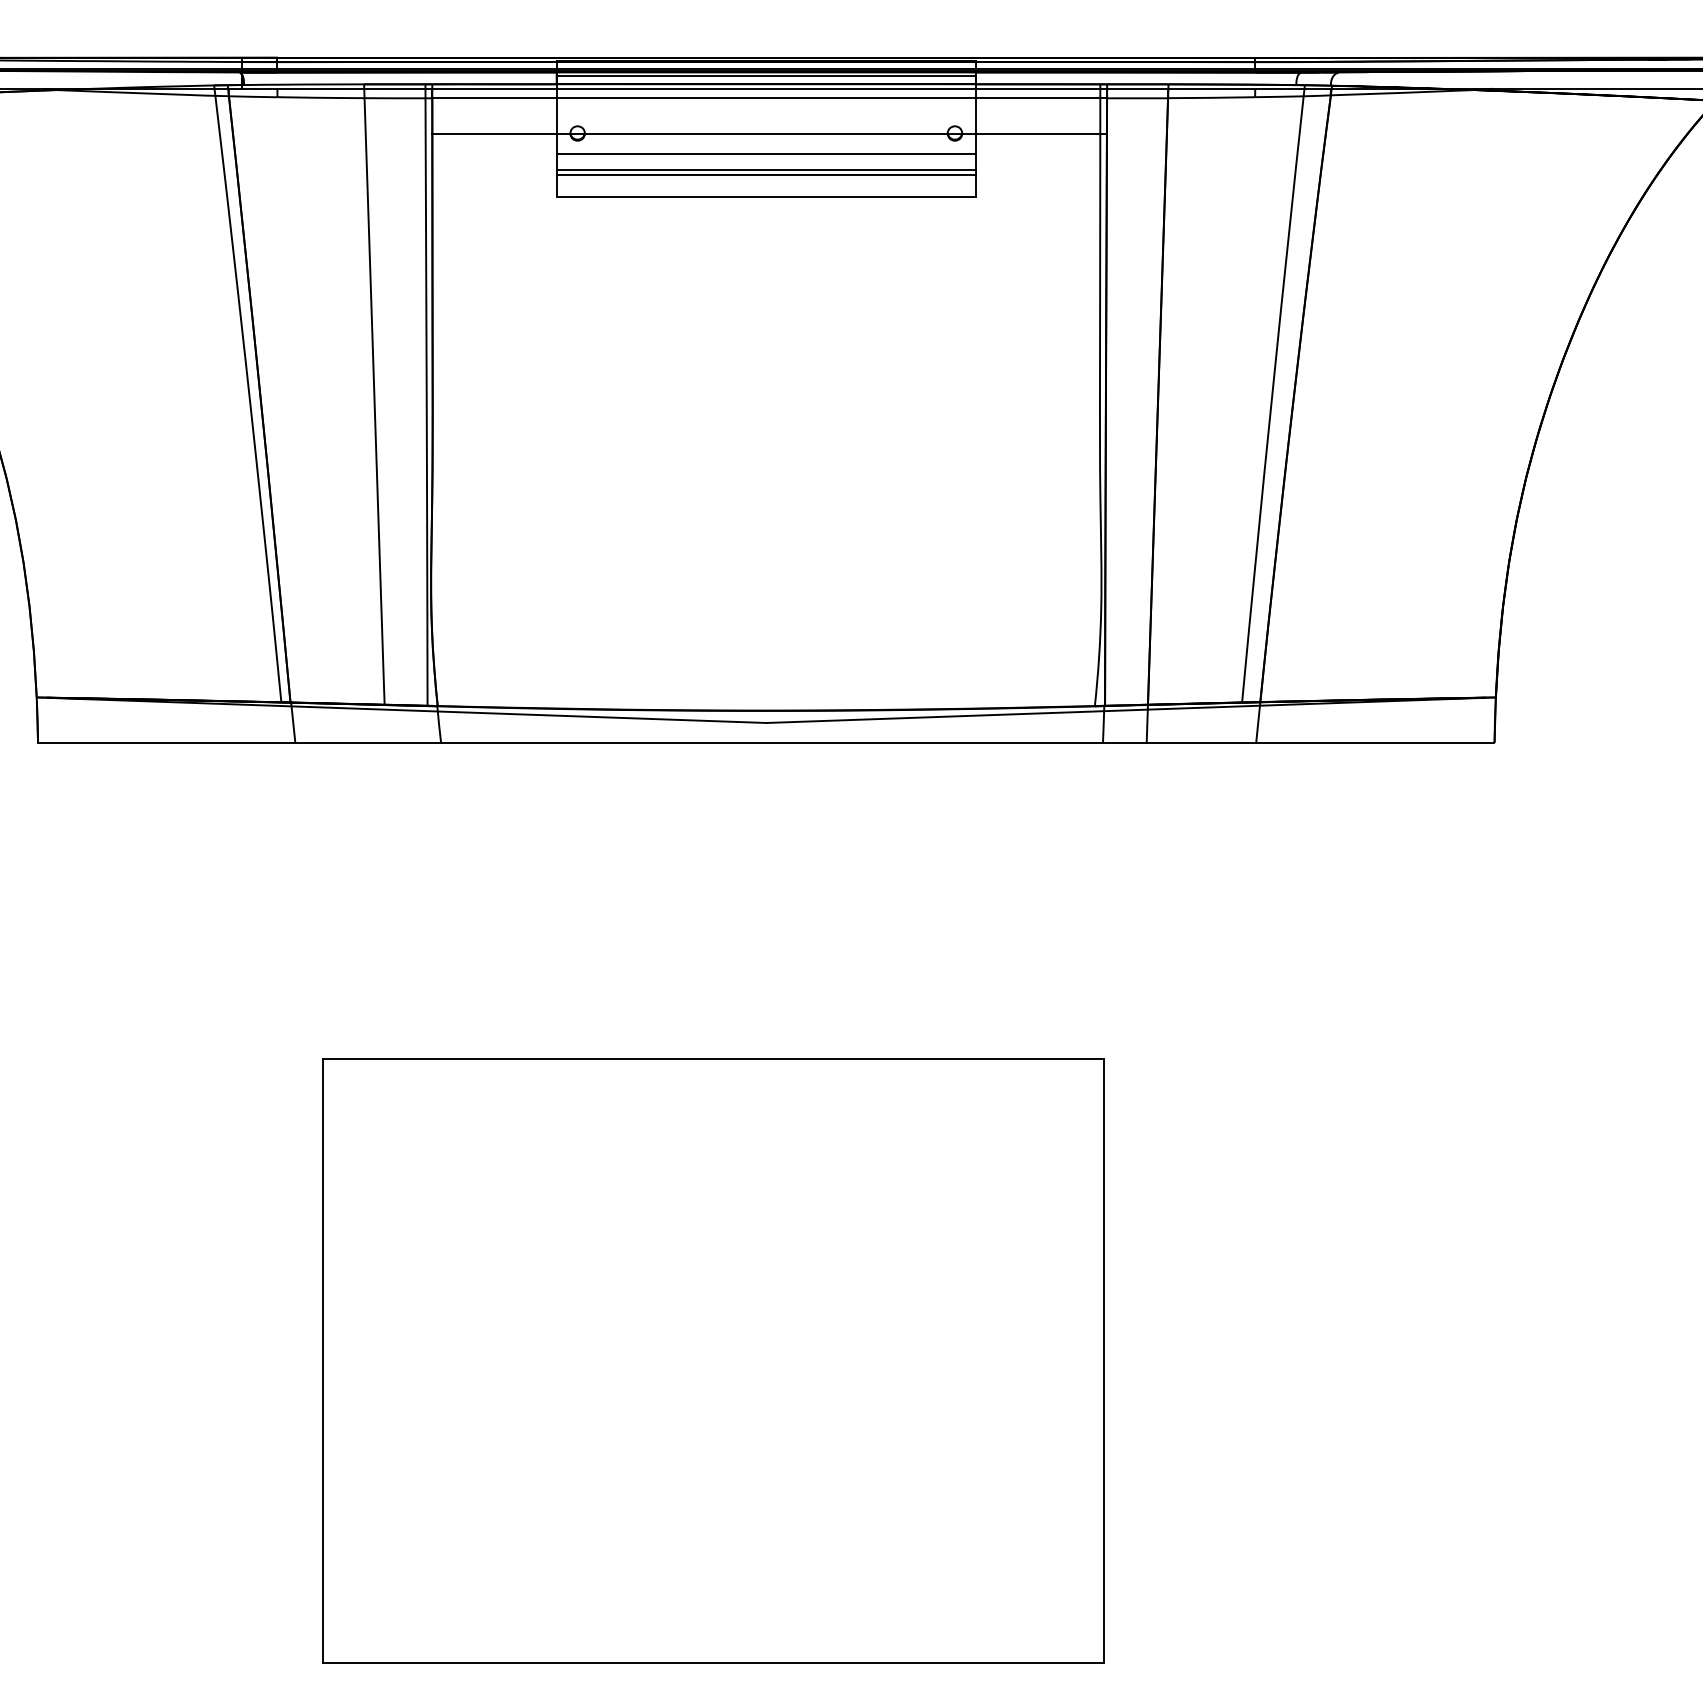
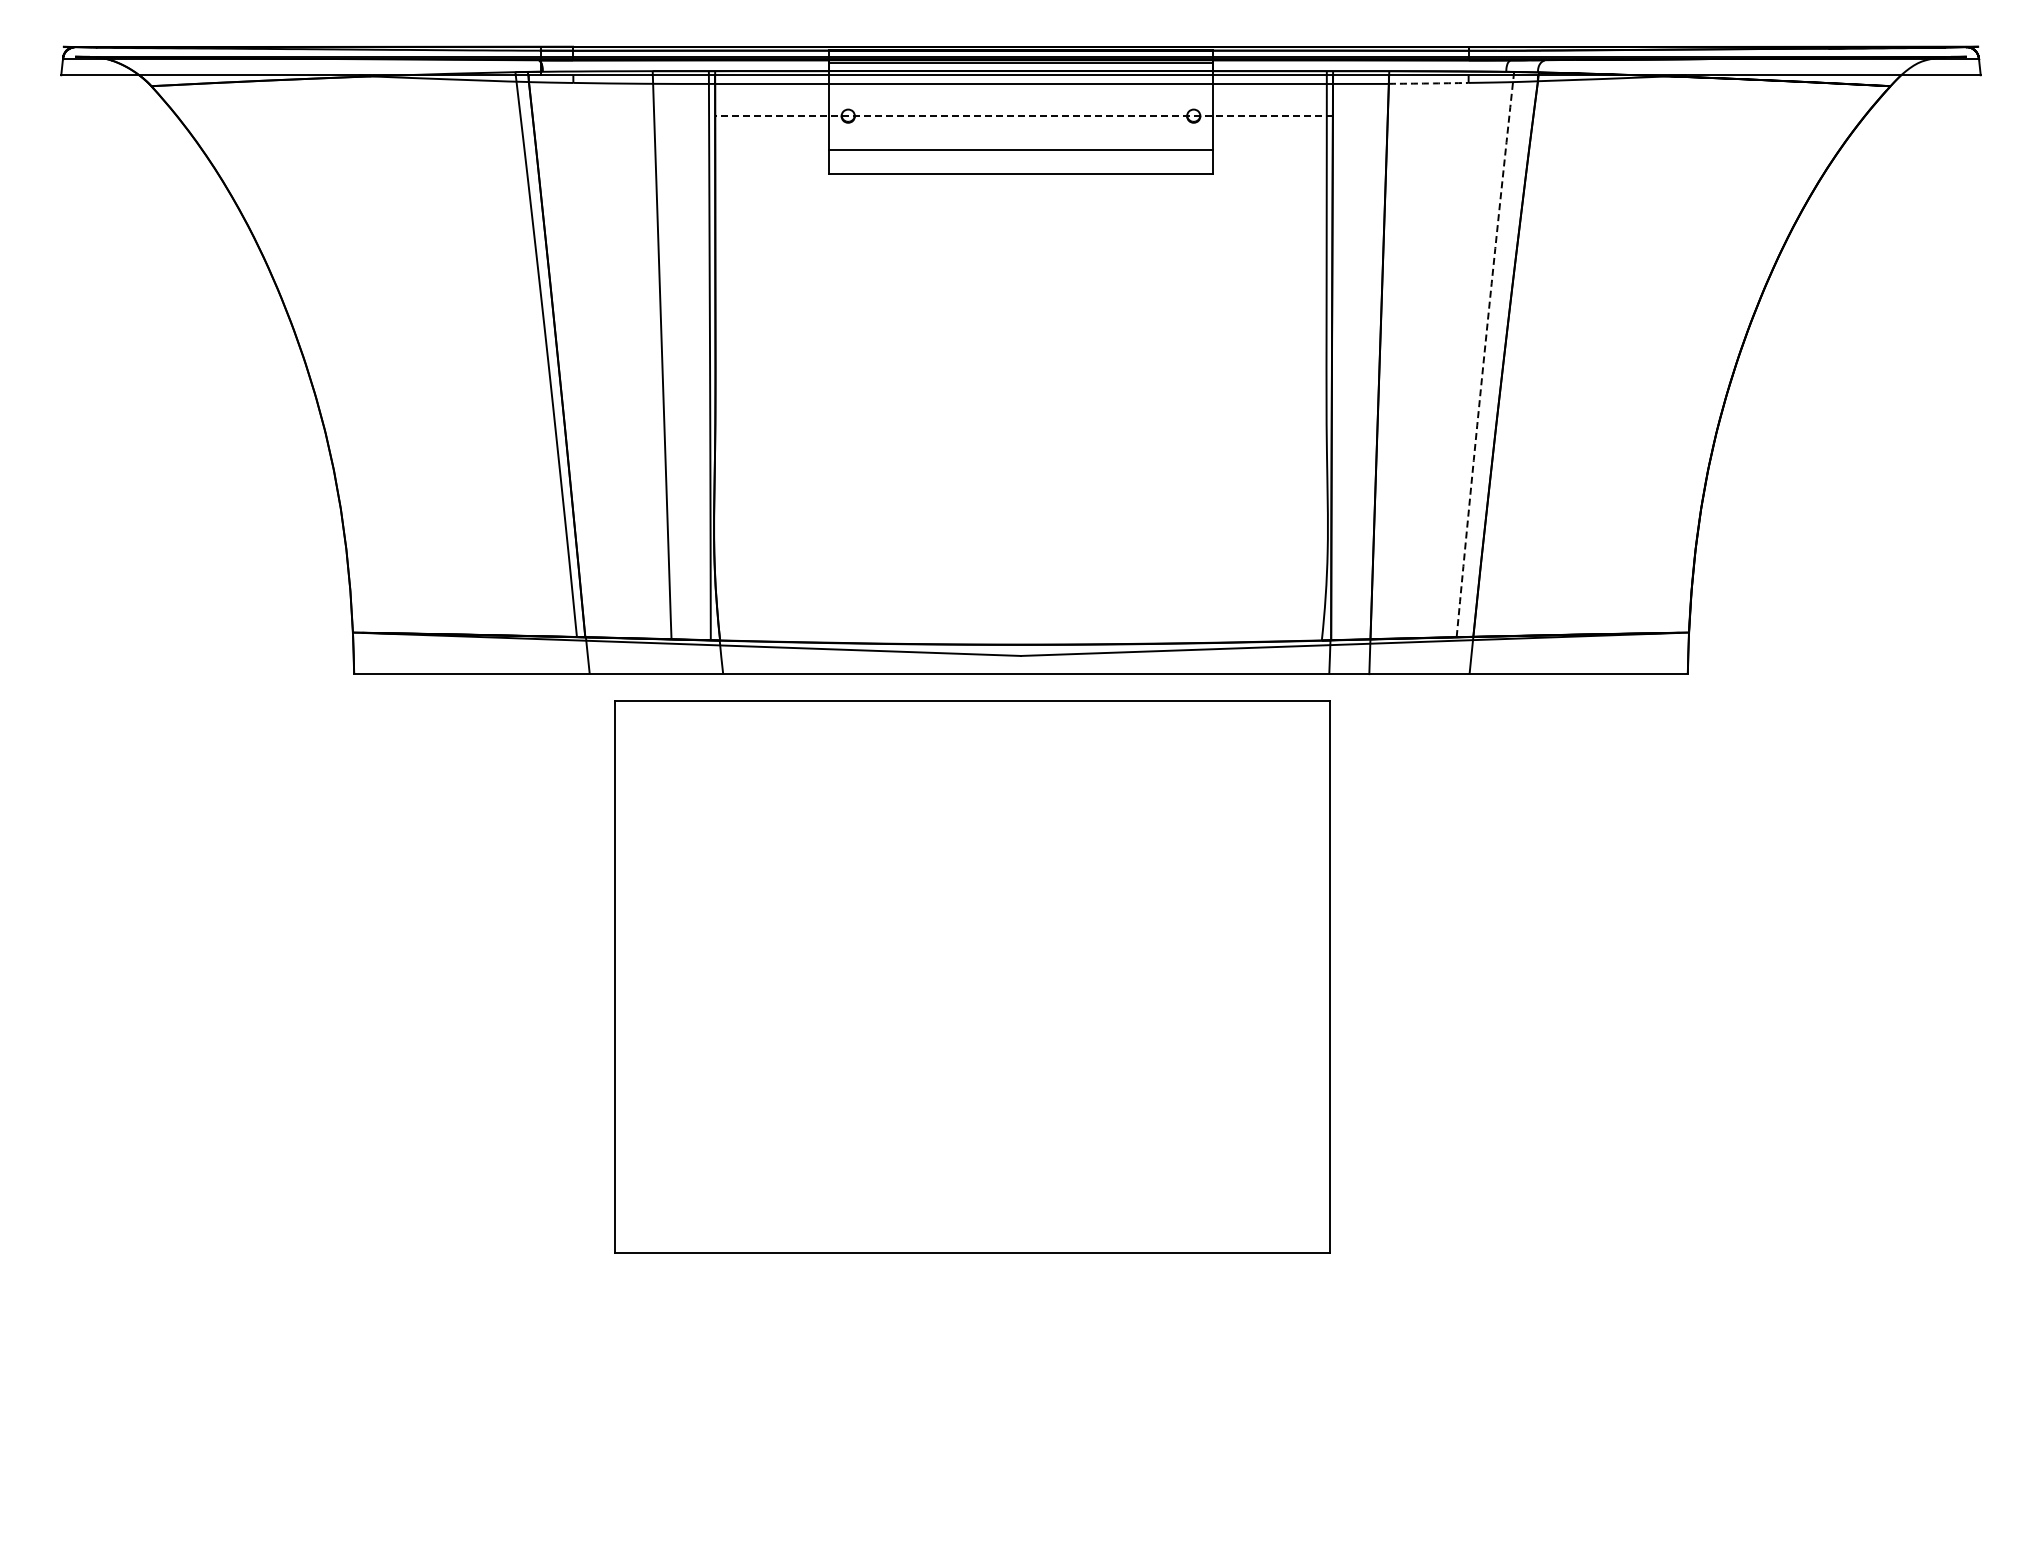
arc: (1211, 97) -> (1428, 83), solid -> dashed
line: (770, 133) -> (1024, 116), solid -> dashed
line: (765, 153) -> (1020, 134), removed
line: (765, 175) -> (1020, 154), removed
arc: (1272, 393) -> (1484, 354), solid -> dashed
part: (713, 1360) -> (972, 976), moved

